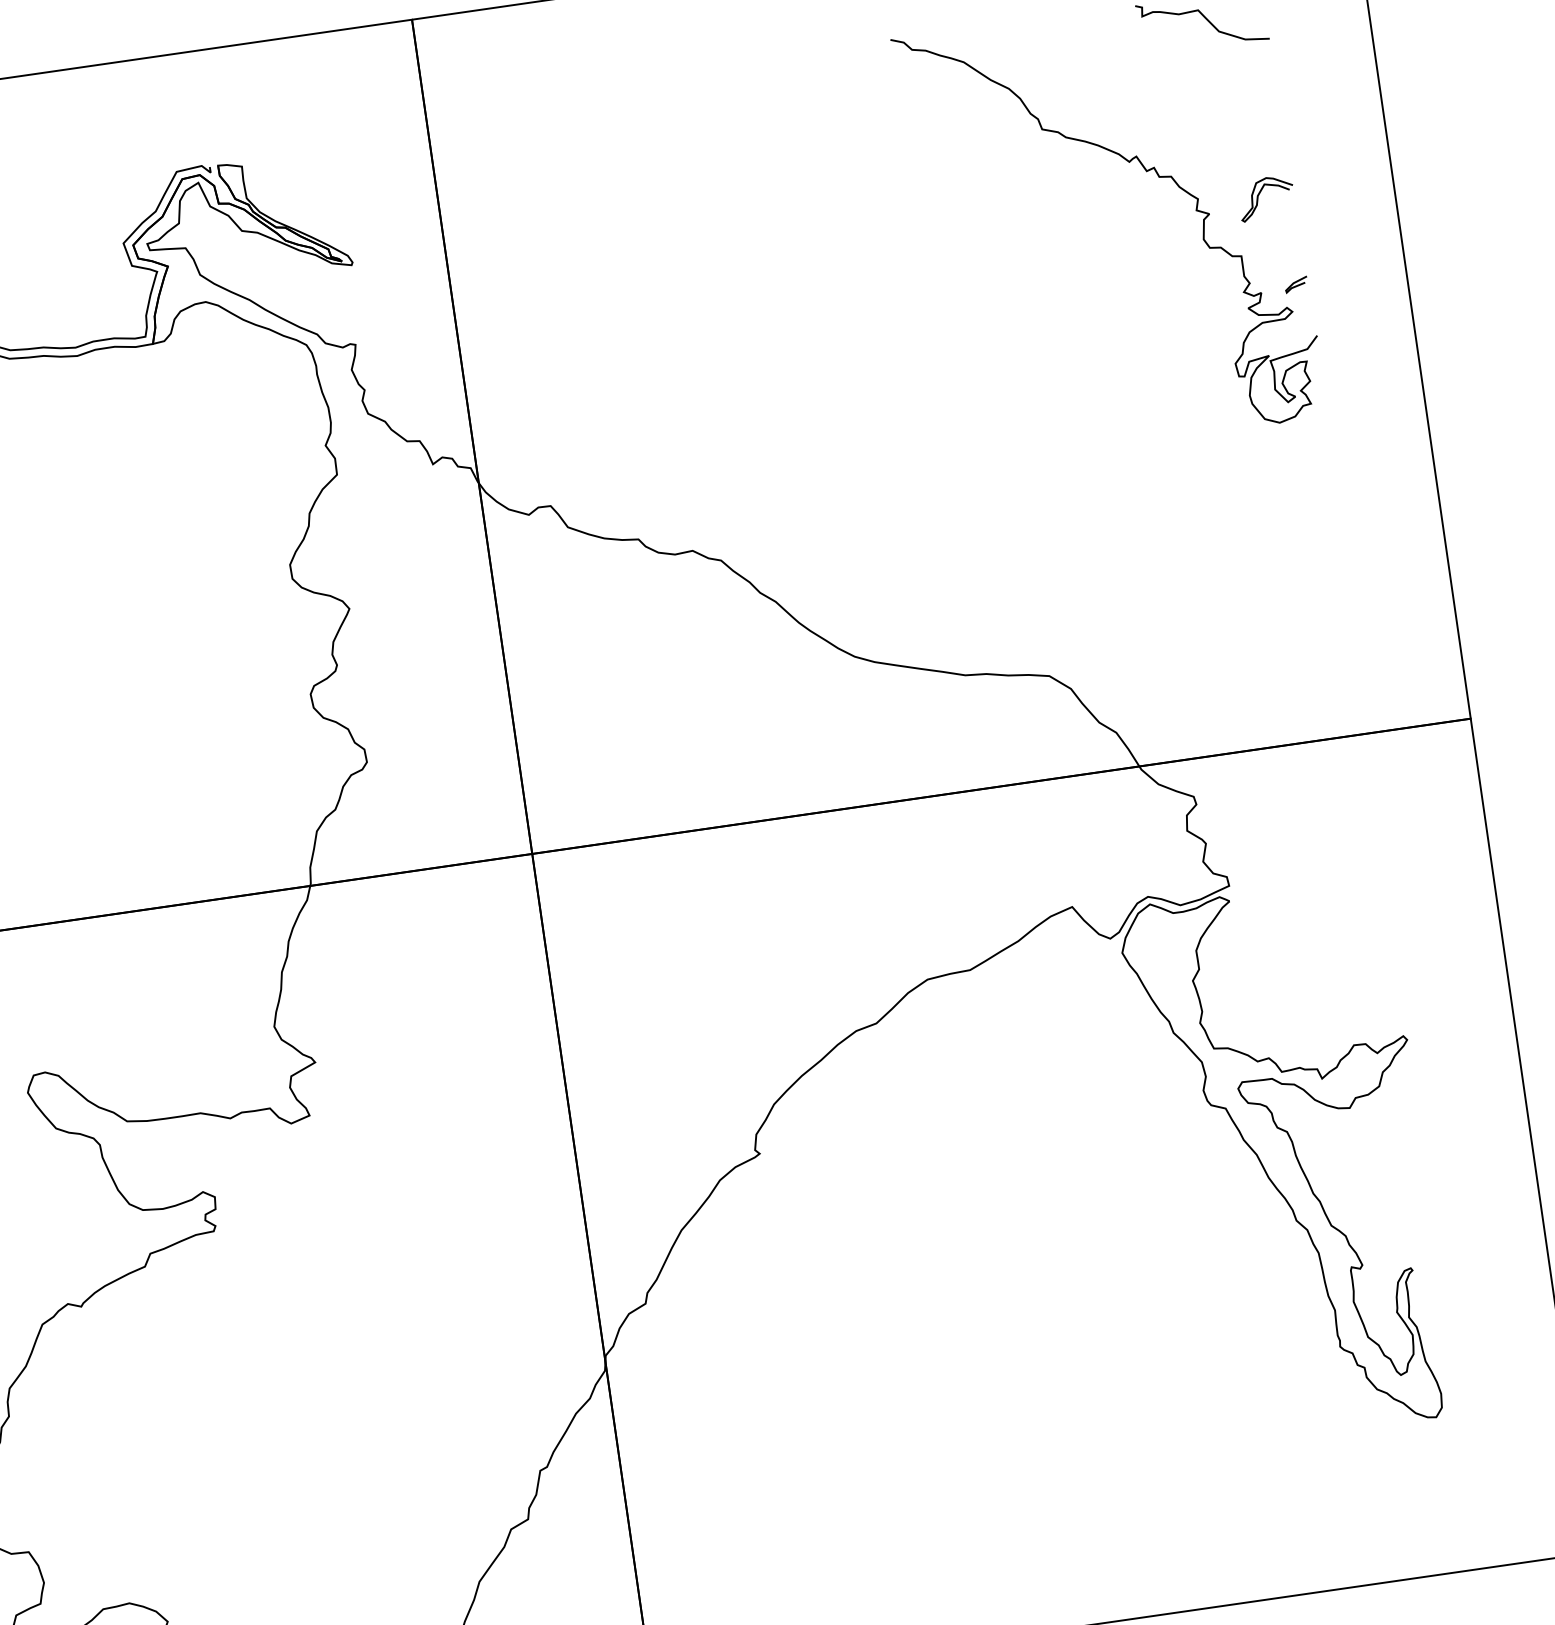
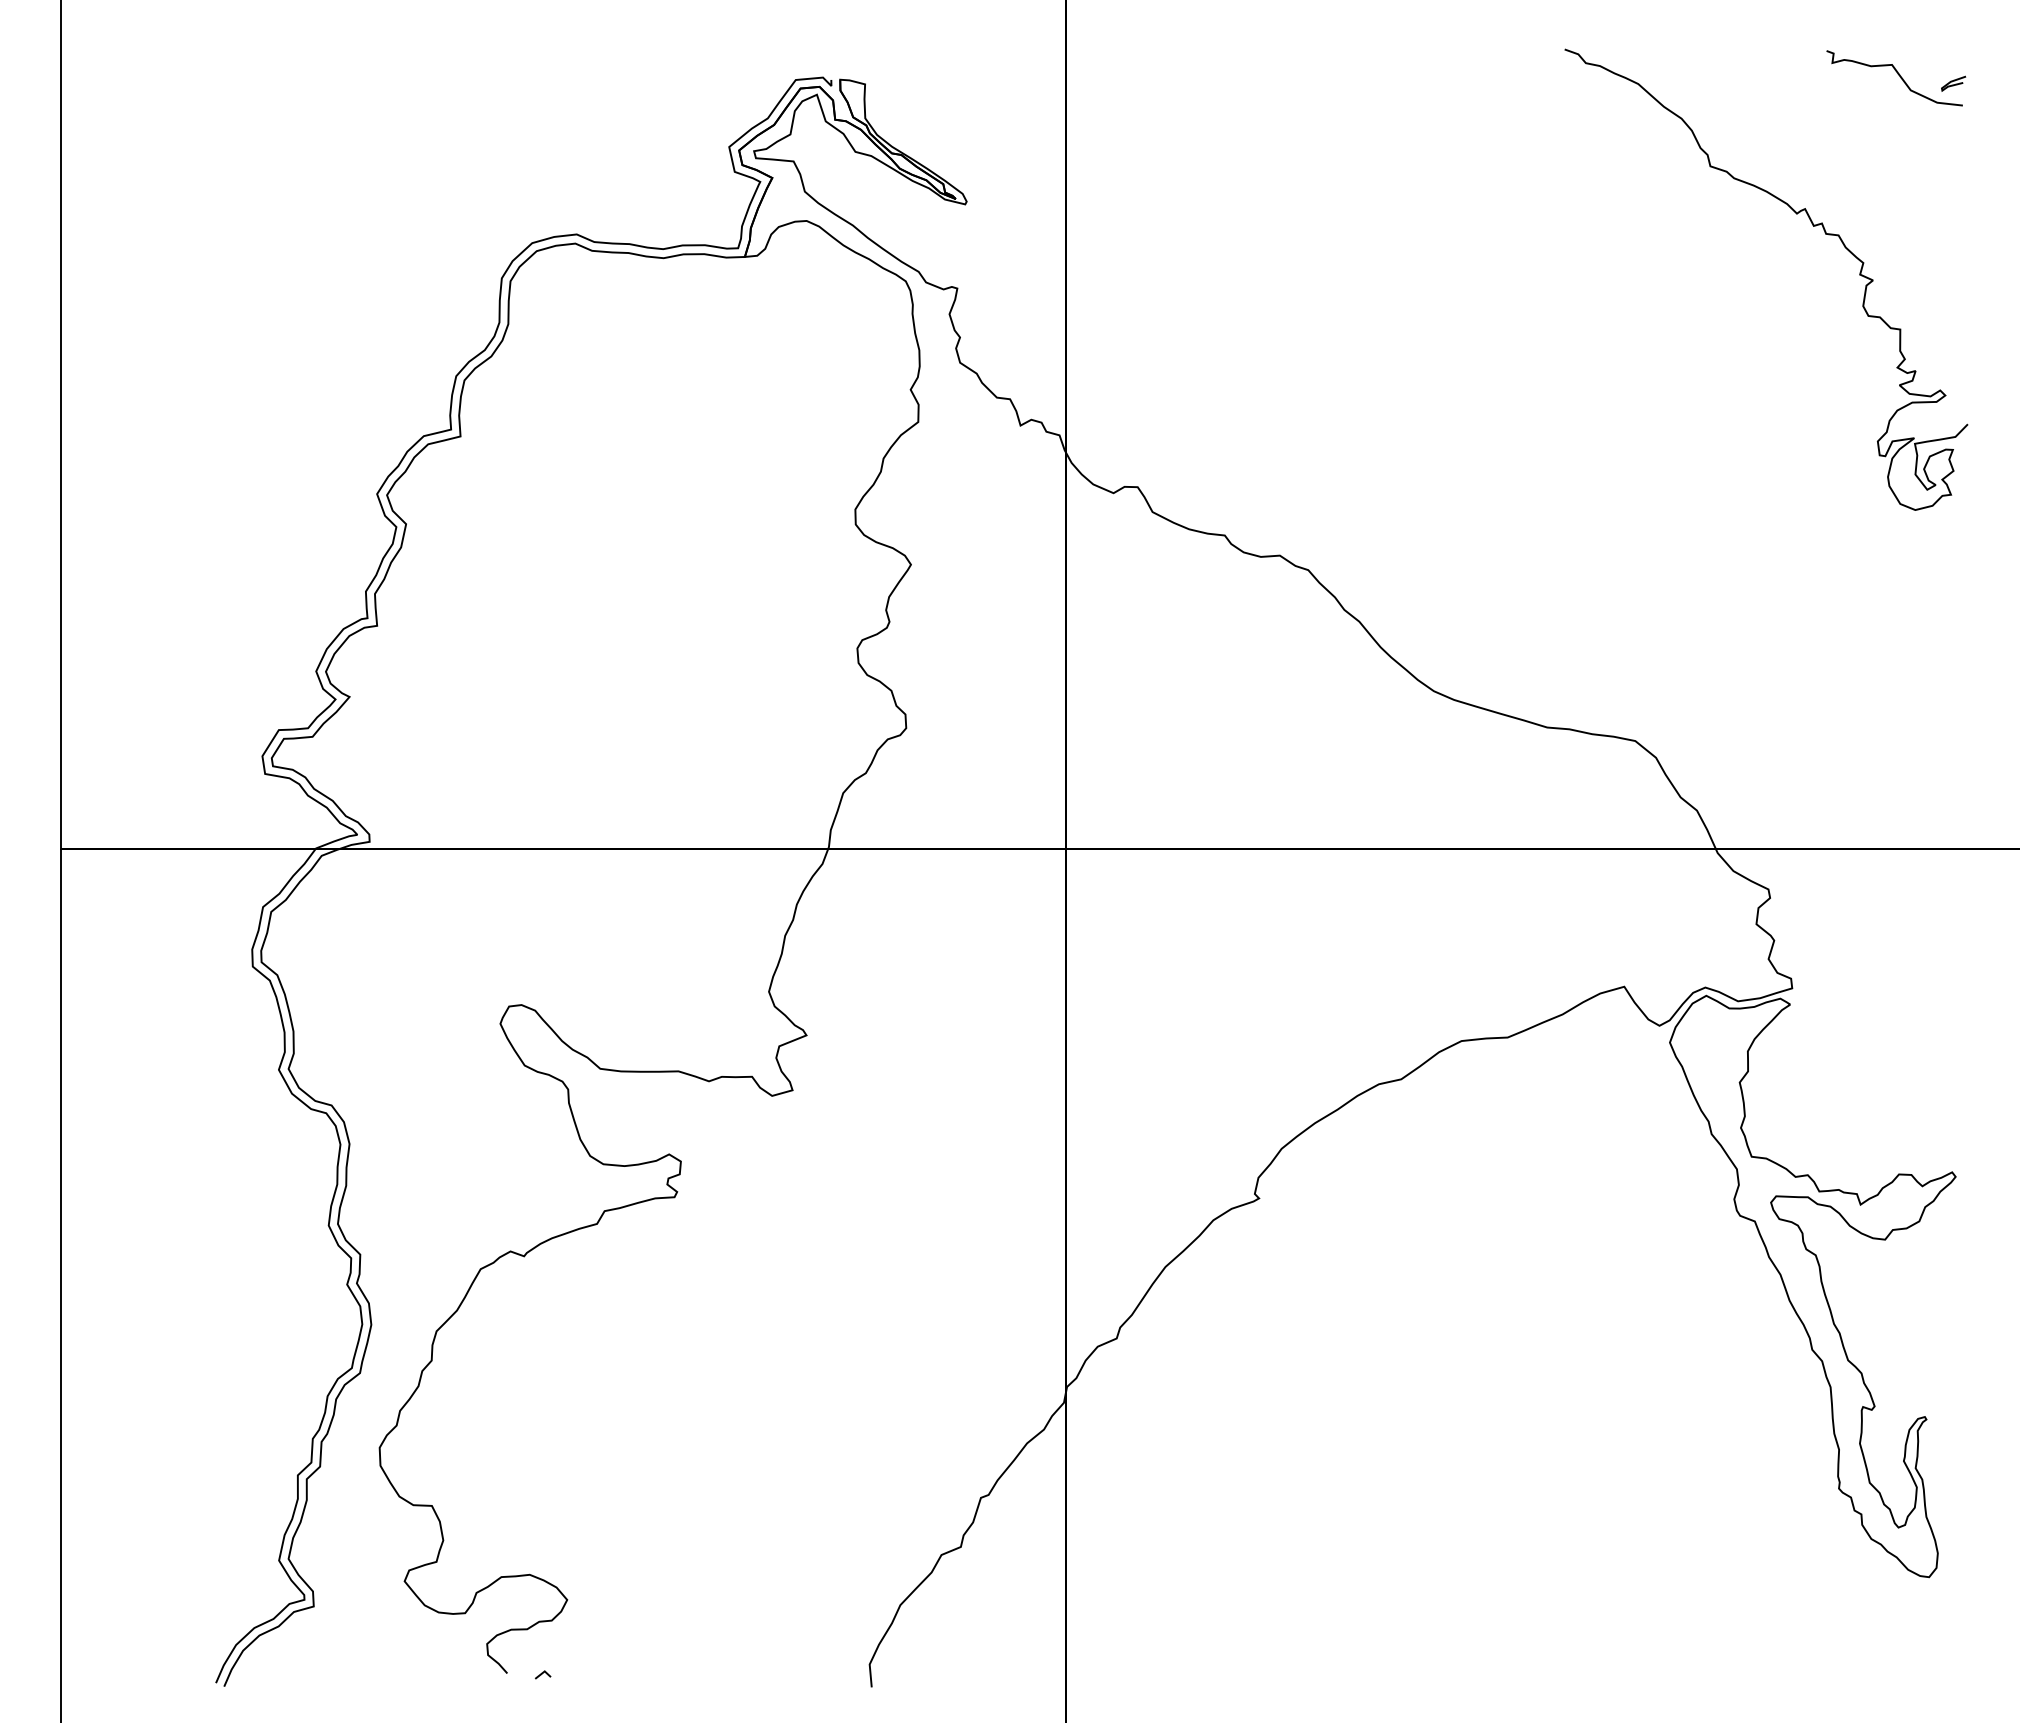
curve: (1258, 197) -> (1927, 270), removed
curve: (1296, 285) -> (1953, 84), moved

